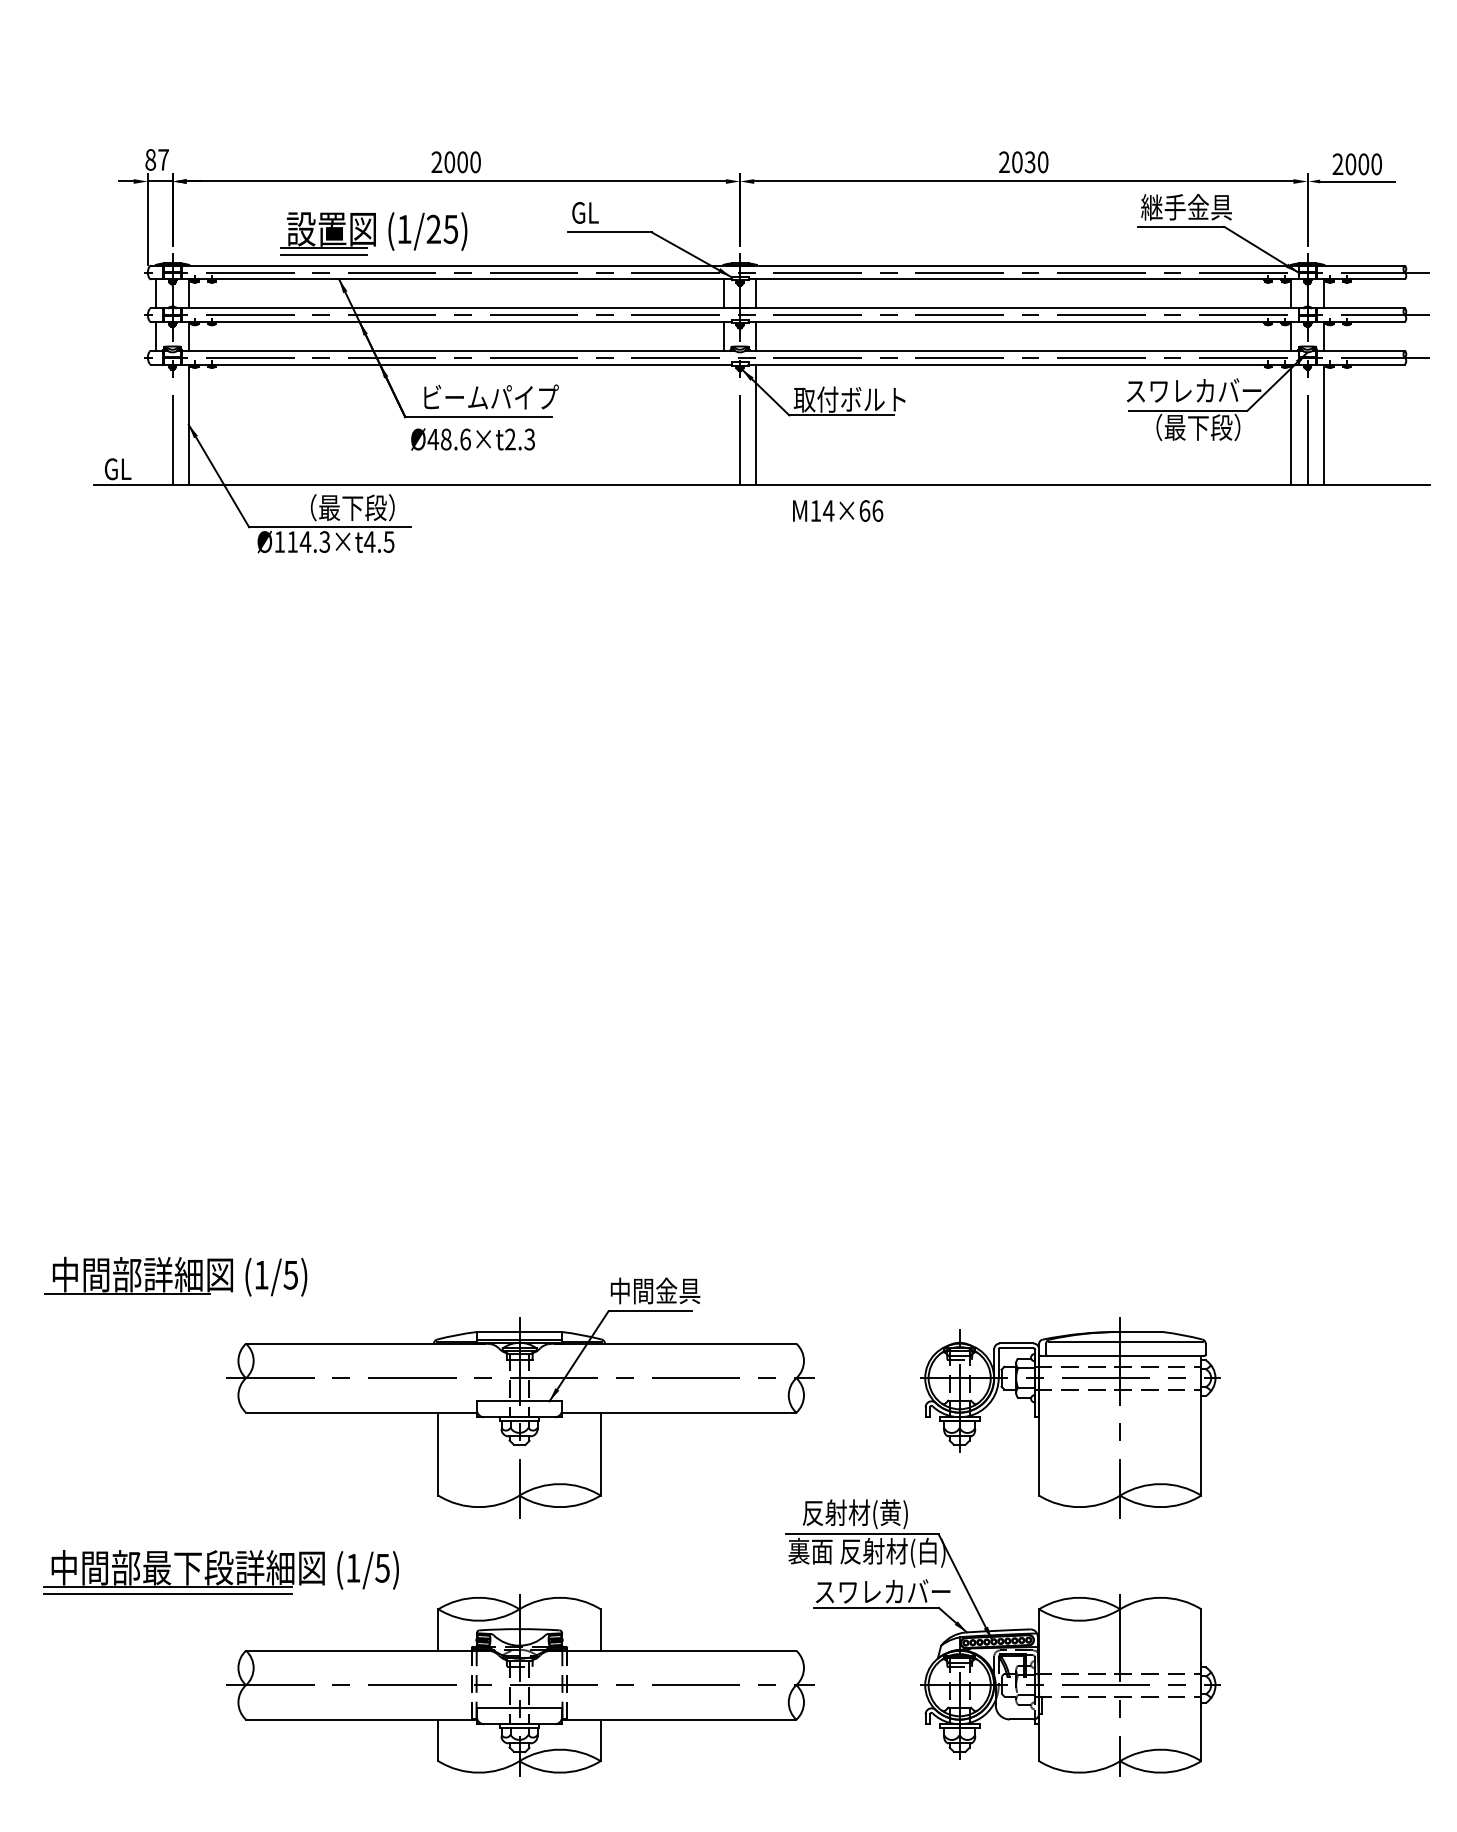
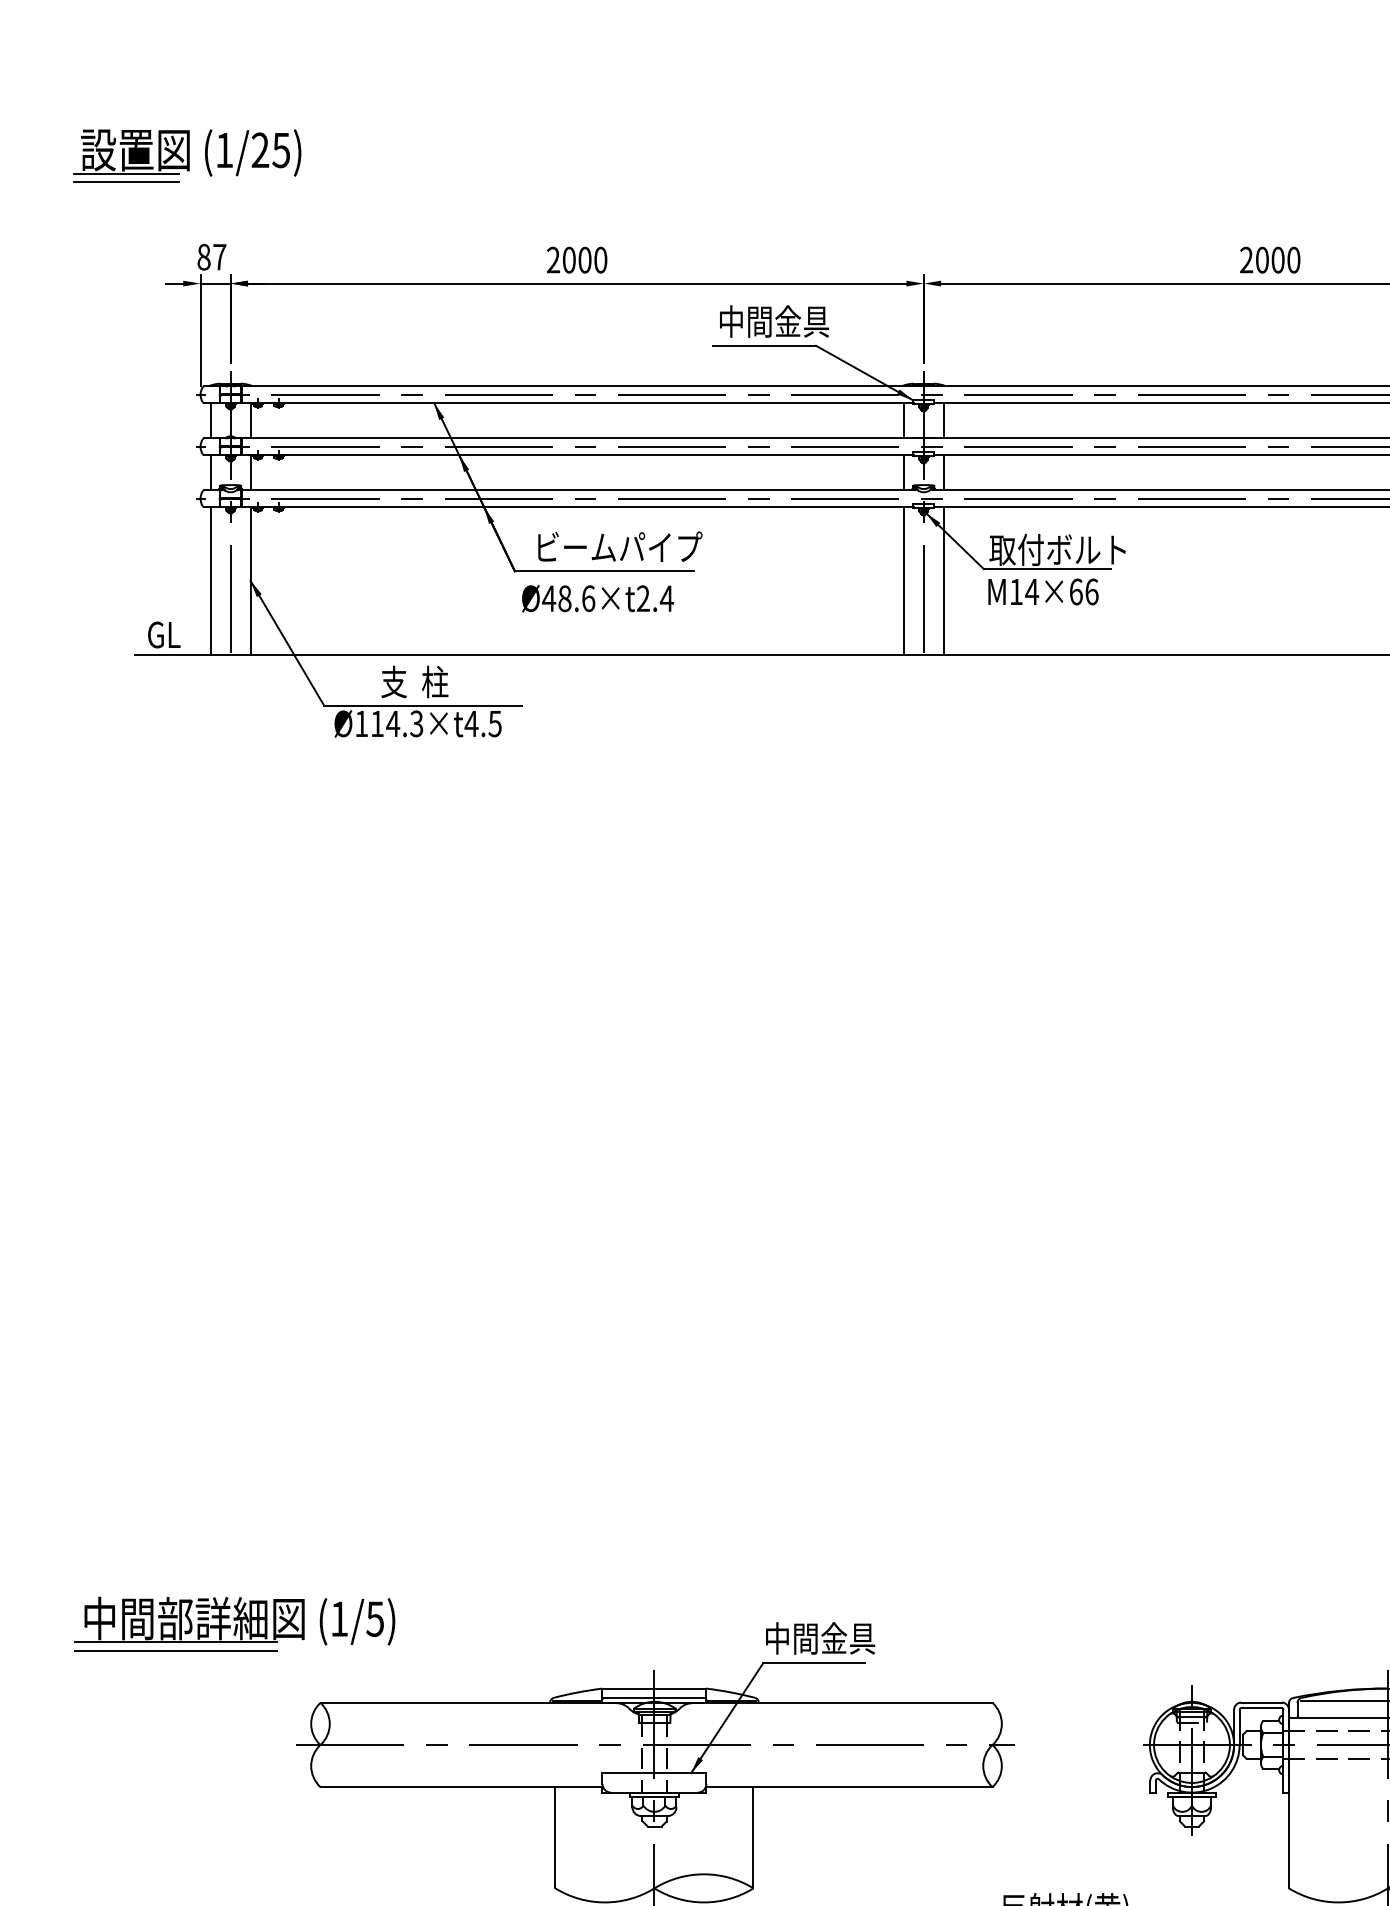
text: (1029, 162) -> (1277, 260), 2030 -> 2000
text: (617, 212) -> (774, 321), GL -> 中間金具
part: (373, 233) -> (186, 155), moved
line: (156, 424) -> (211, 580), added
line: (723, 424) -> (903, 580), added
text: (529, 439) -> (666, 598), Ø48.6×t2.3 -> Ø48.6×t2.4
text: (344, 507) -> (440, 681), （最下段） -> 支  柱
text: (838, 510) -> (1043, 591), moved
line: (127, 1301) -> (175, 1651), added

